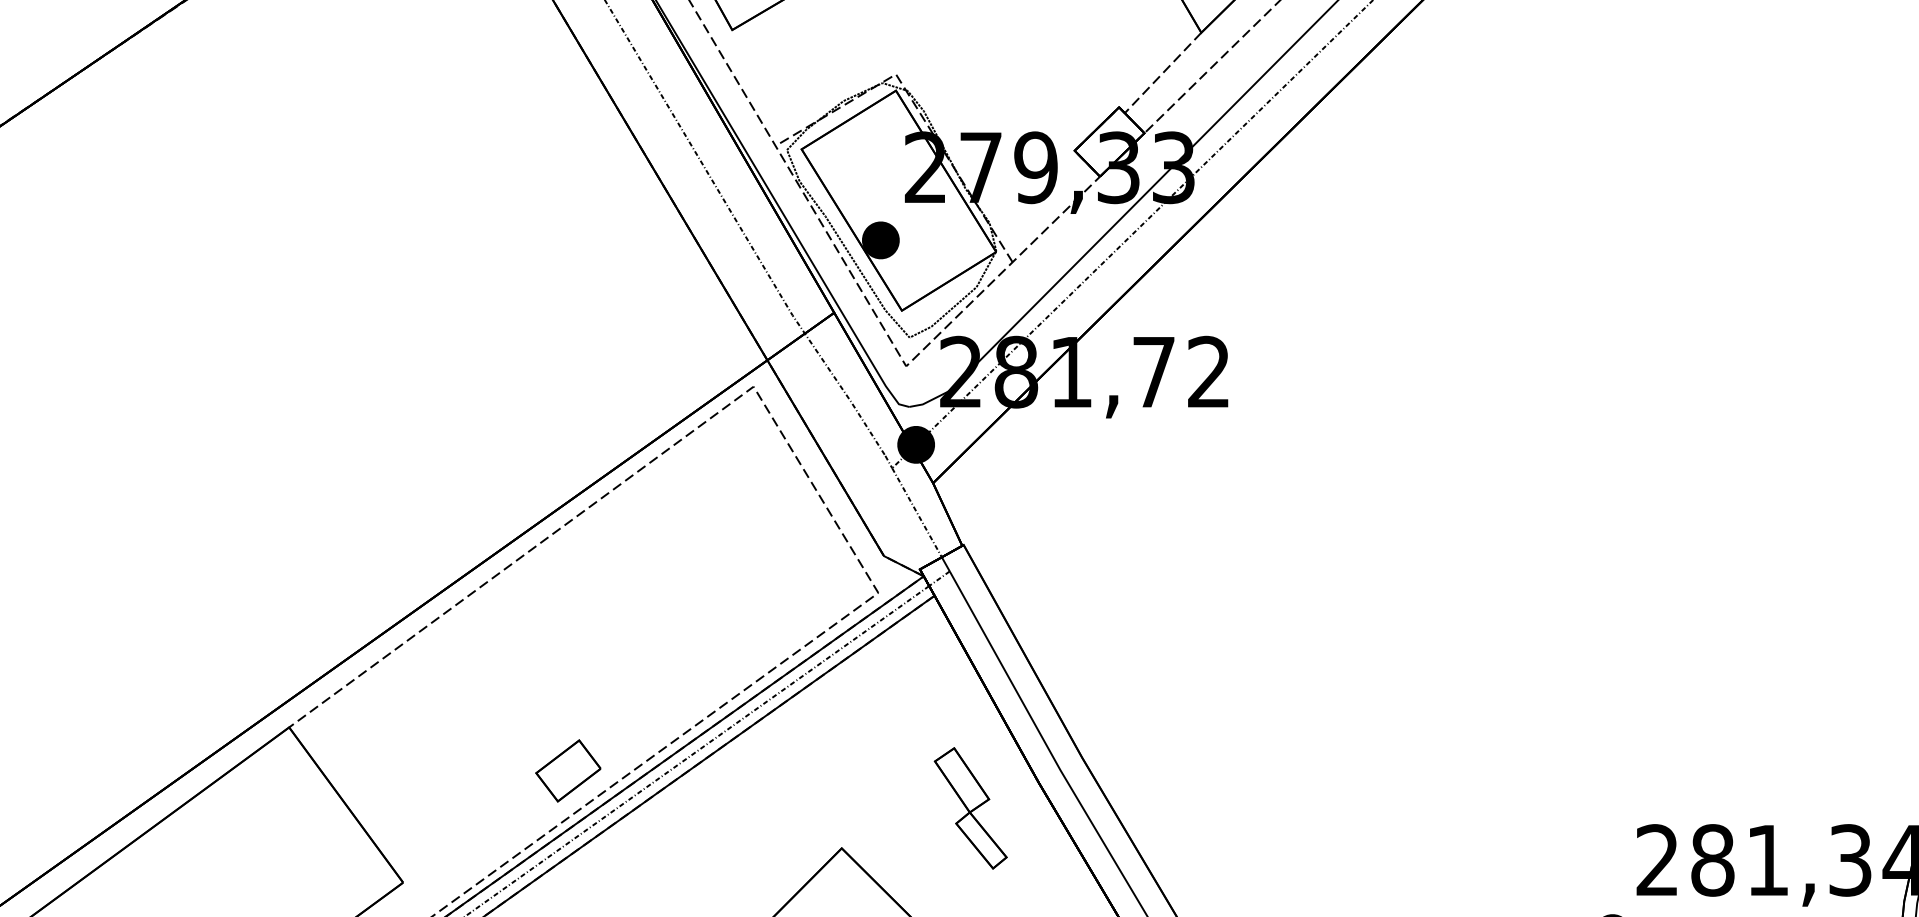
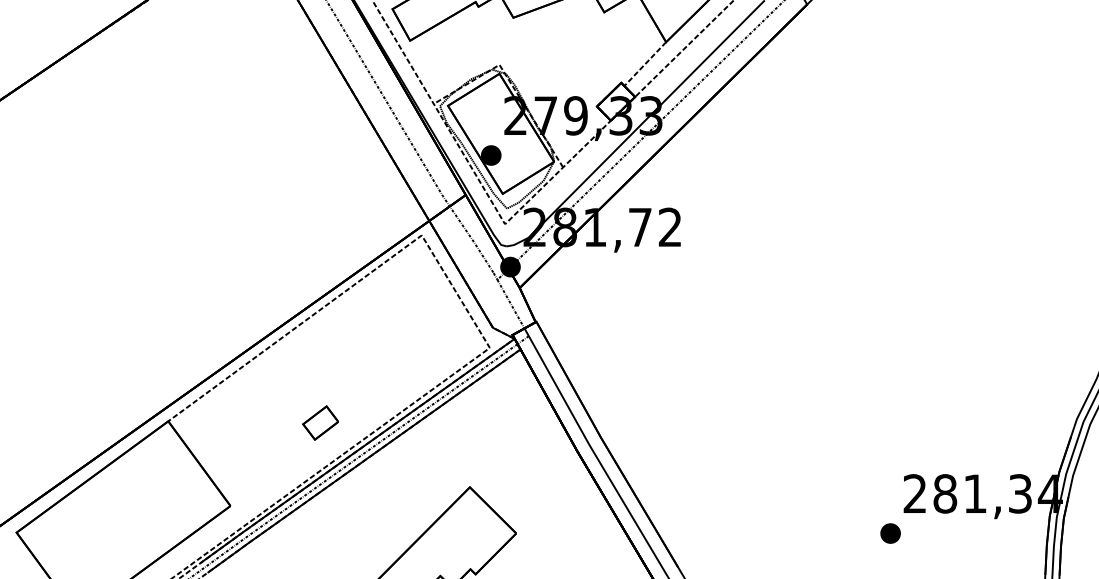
part: (568, 769) -> (320, 422), moved
part: (969, 808) -> (539, 465), removed

